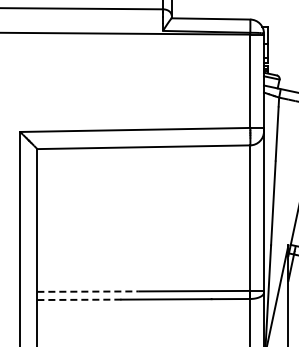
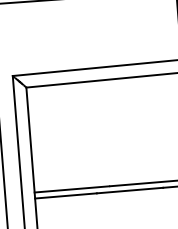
line: (88, 291) -> (72, 189), dashed -> solid
line: (79, 299) -> (66, 195), dashed -> solid

